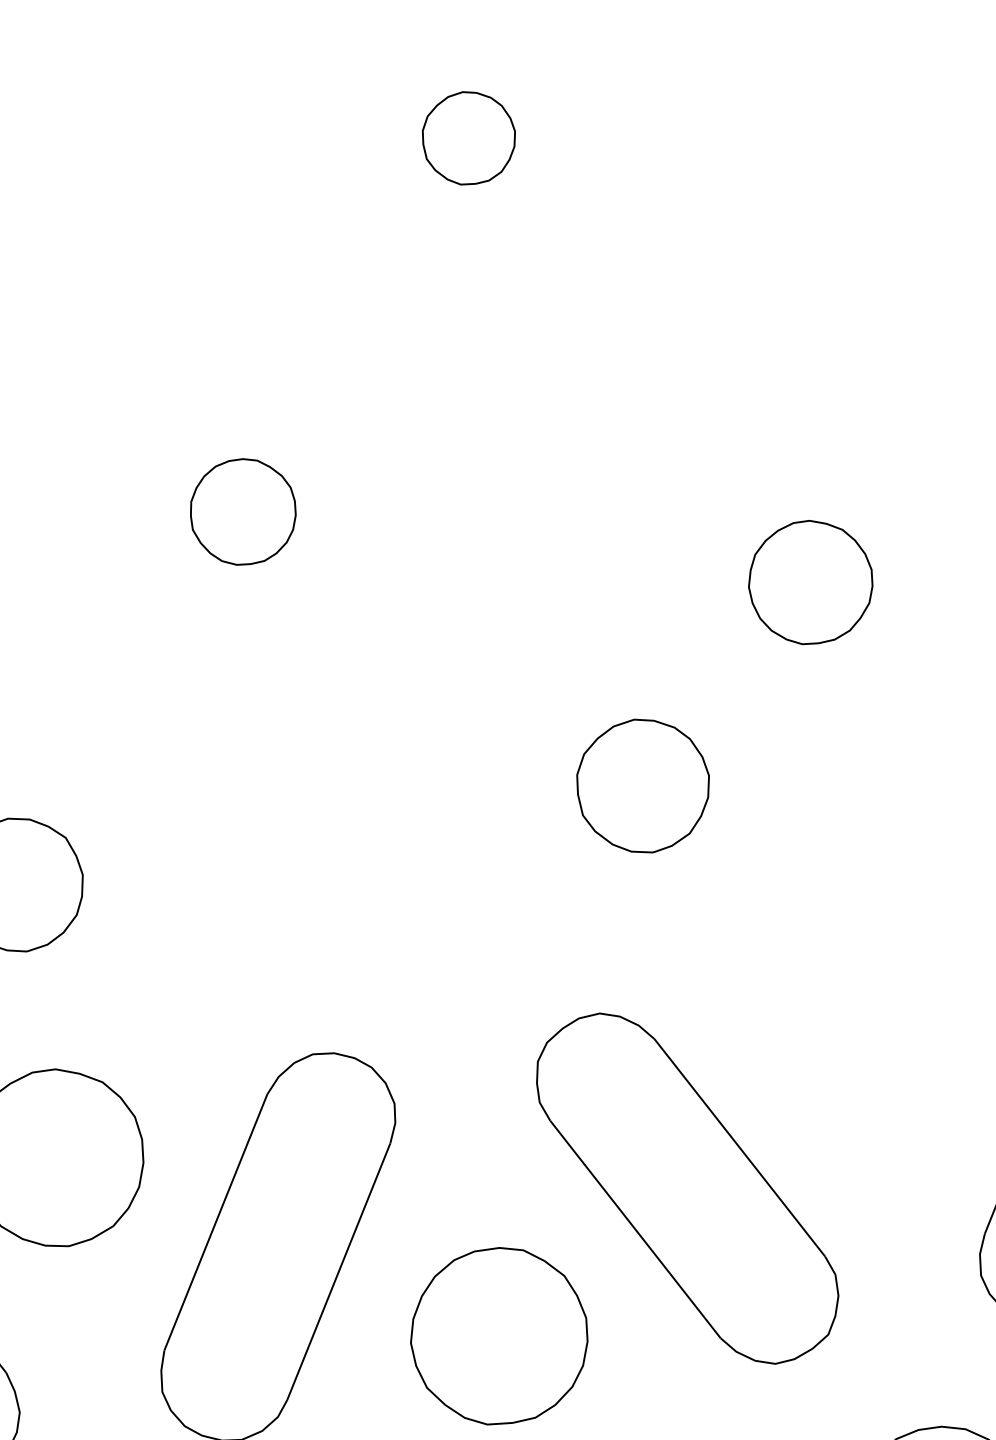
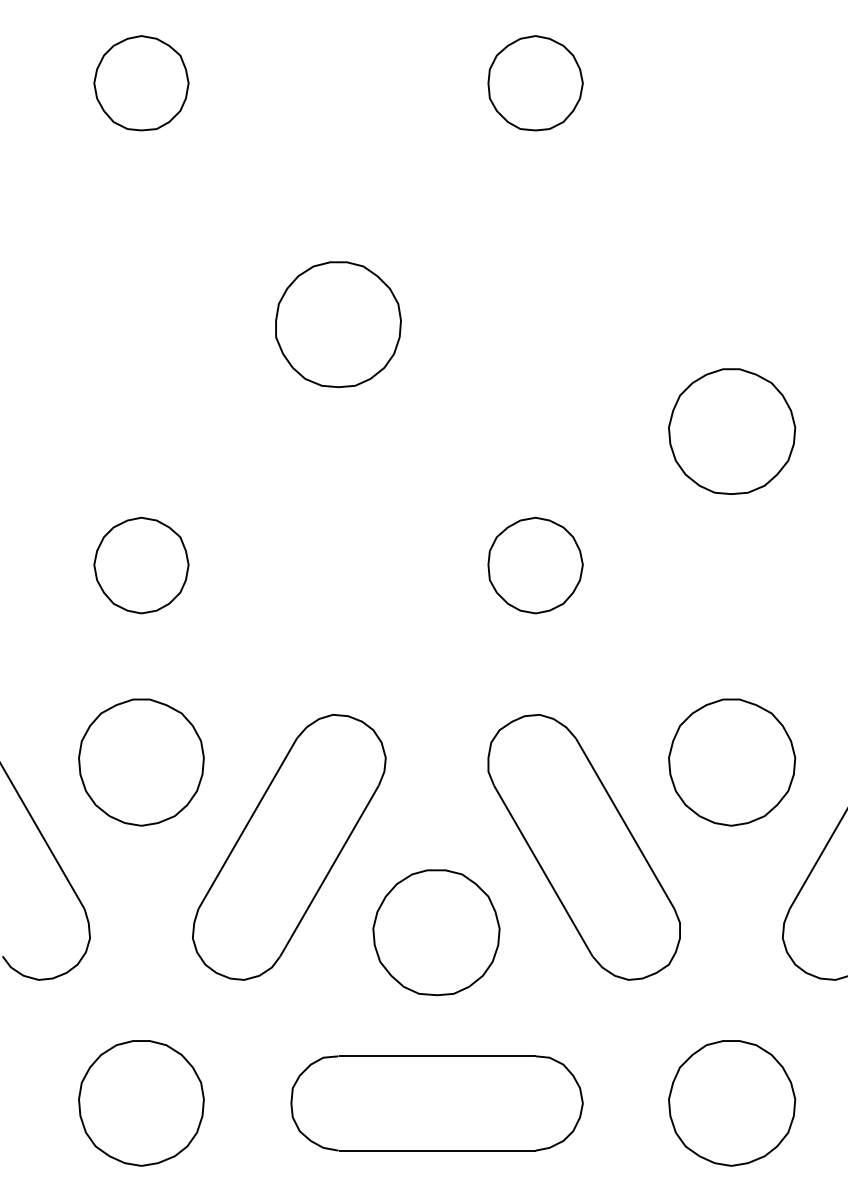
part: (469, 138) -> (535, 83), size x1.43
part: (243, 511) -> (338, 324), size x1.67
part: (811, 582) -> (732, 431), size x1.43
part: (643, 785) -> (535, 565), moved
part: (876, 1041) -> (732, 762), added

